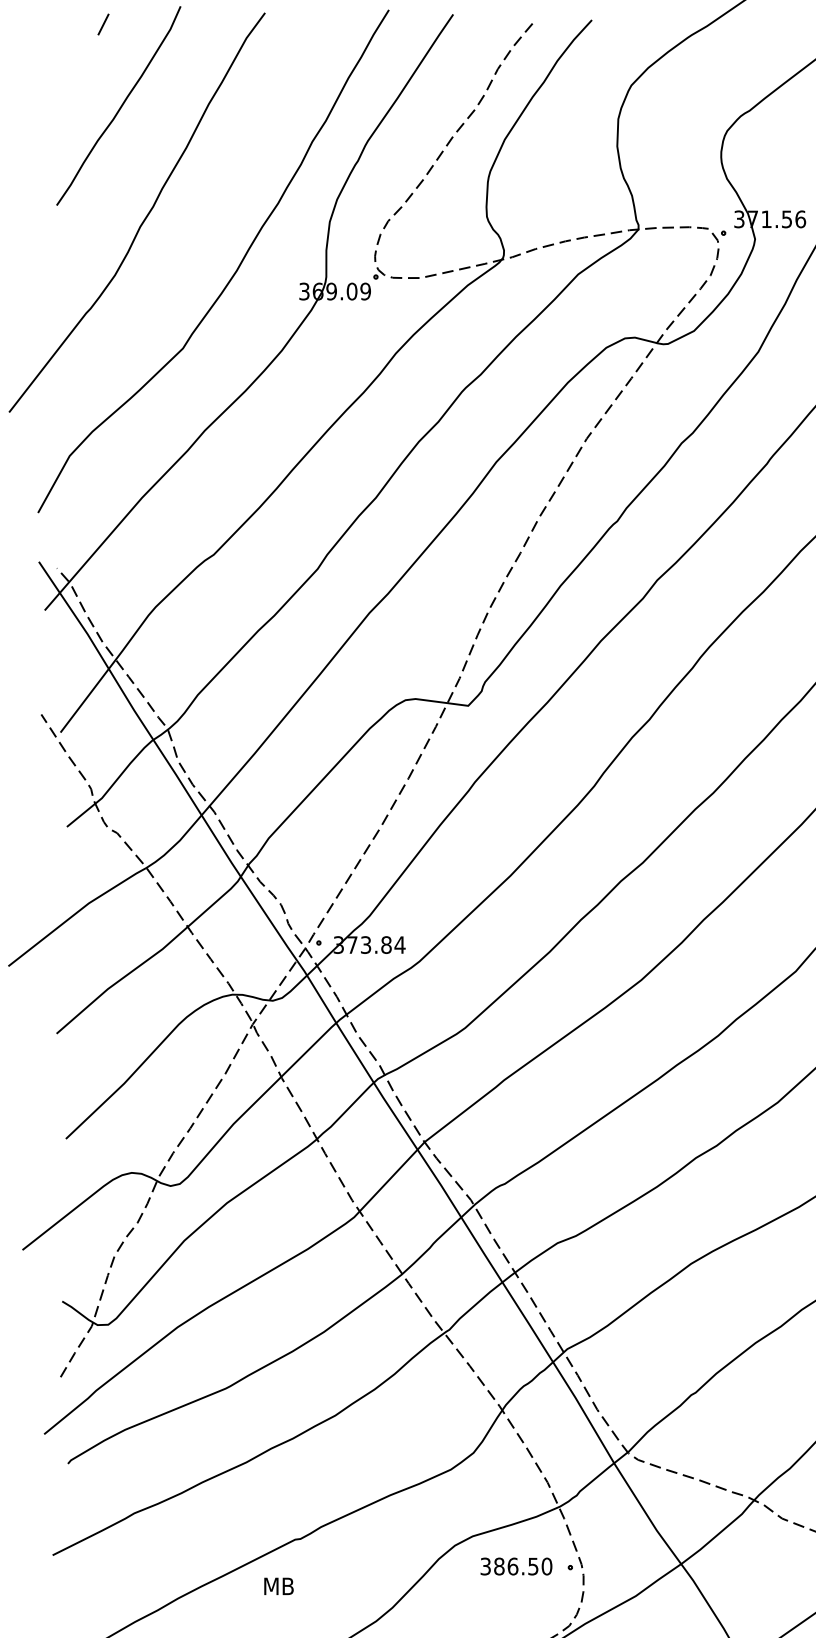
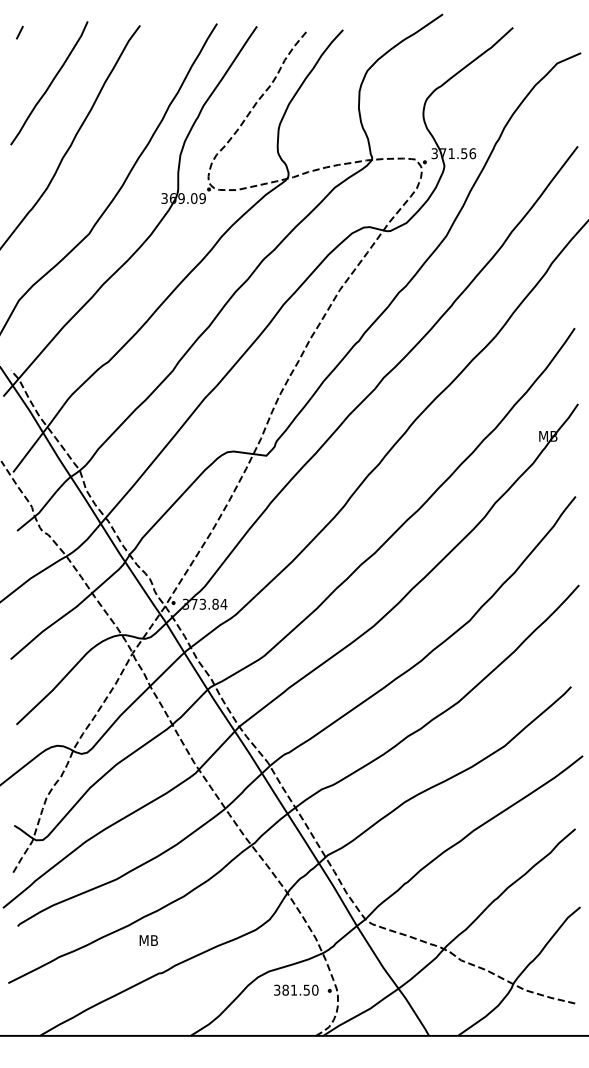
line: (102, 24) -> (19, 32), moved
text: (511, 1565) -> (293, 989), 386.50 -> 381.50
text: (278, 1586) -> (148, 940), moved

